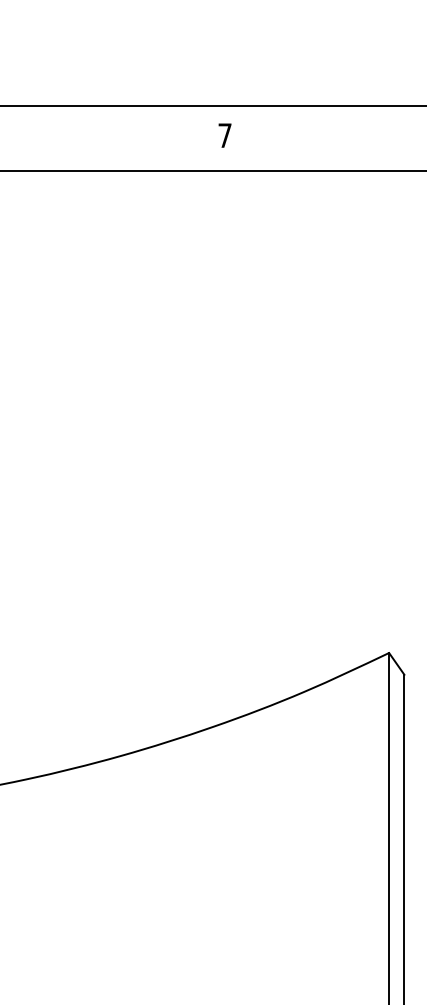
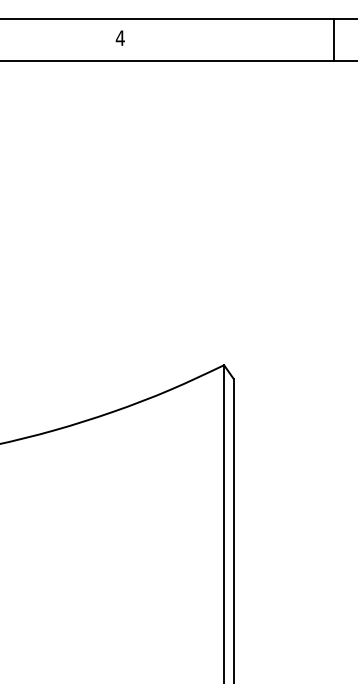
text: (223, 134) -> (119, 37), 7 -> 4

